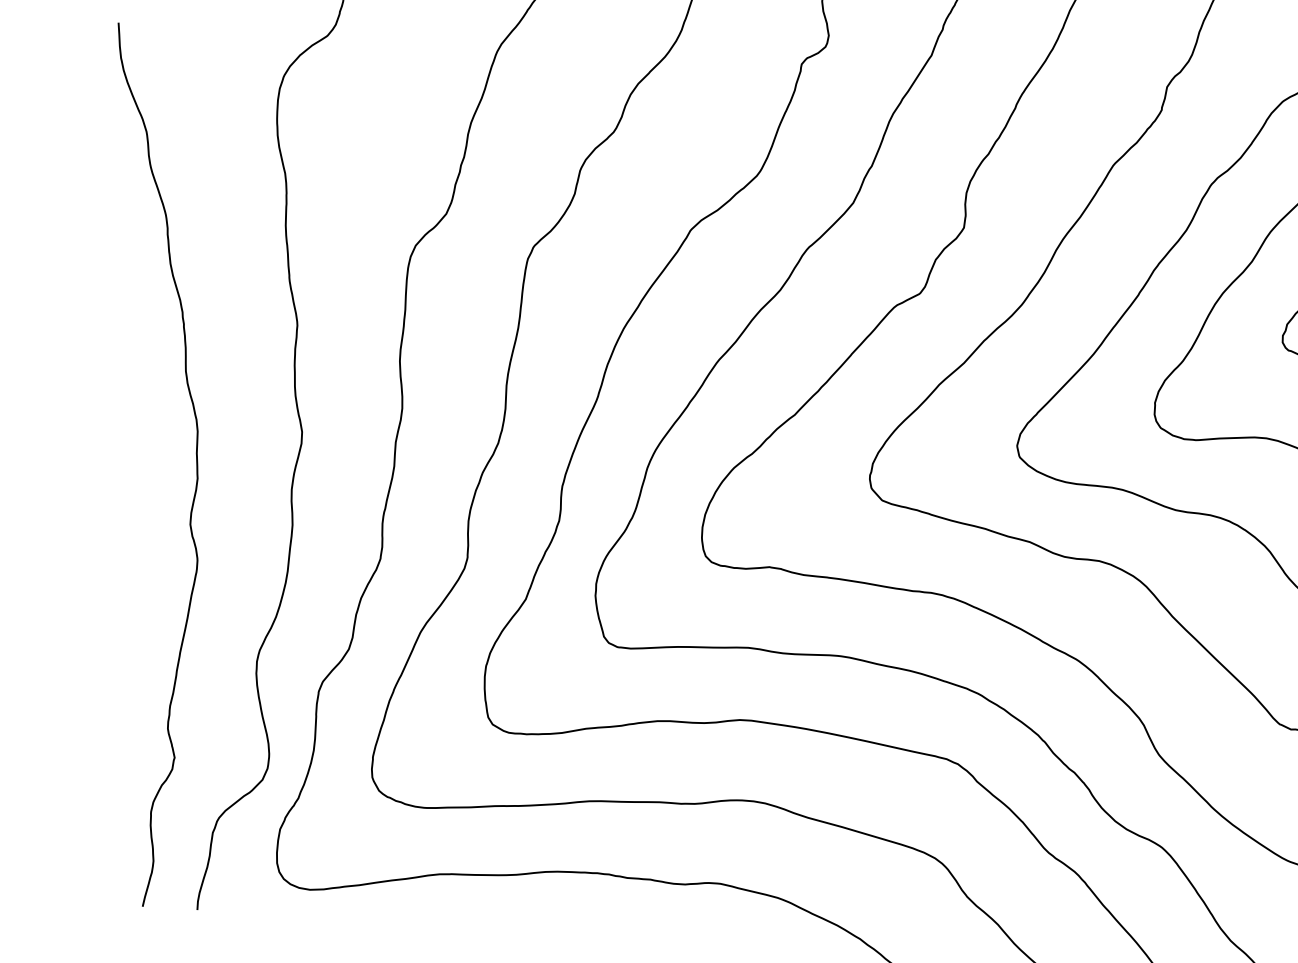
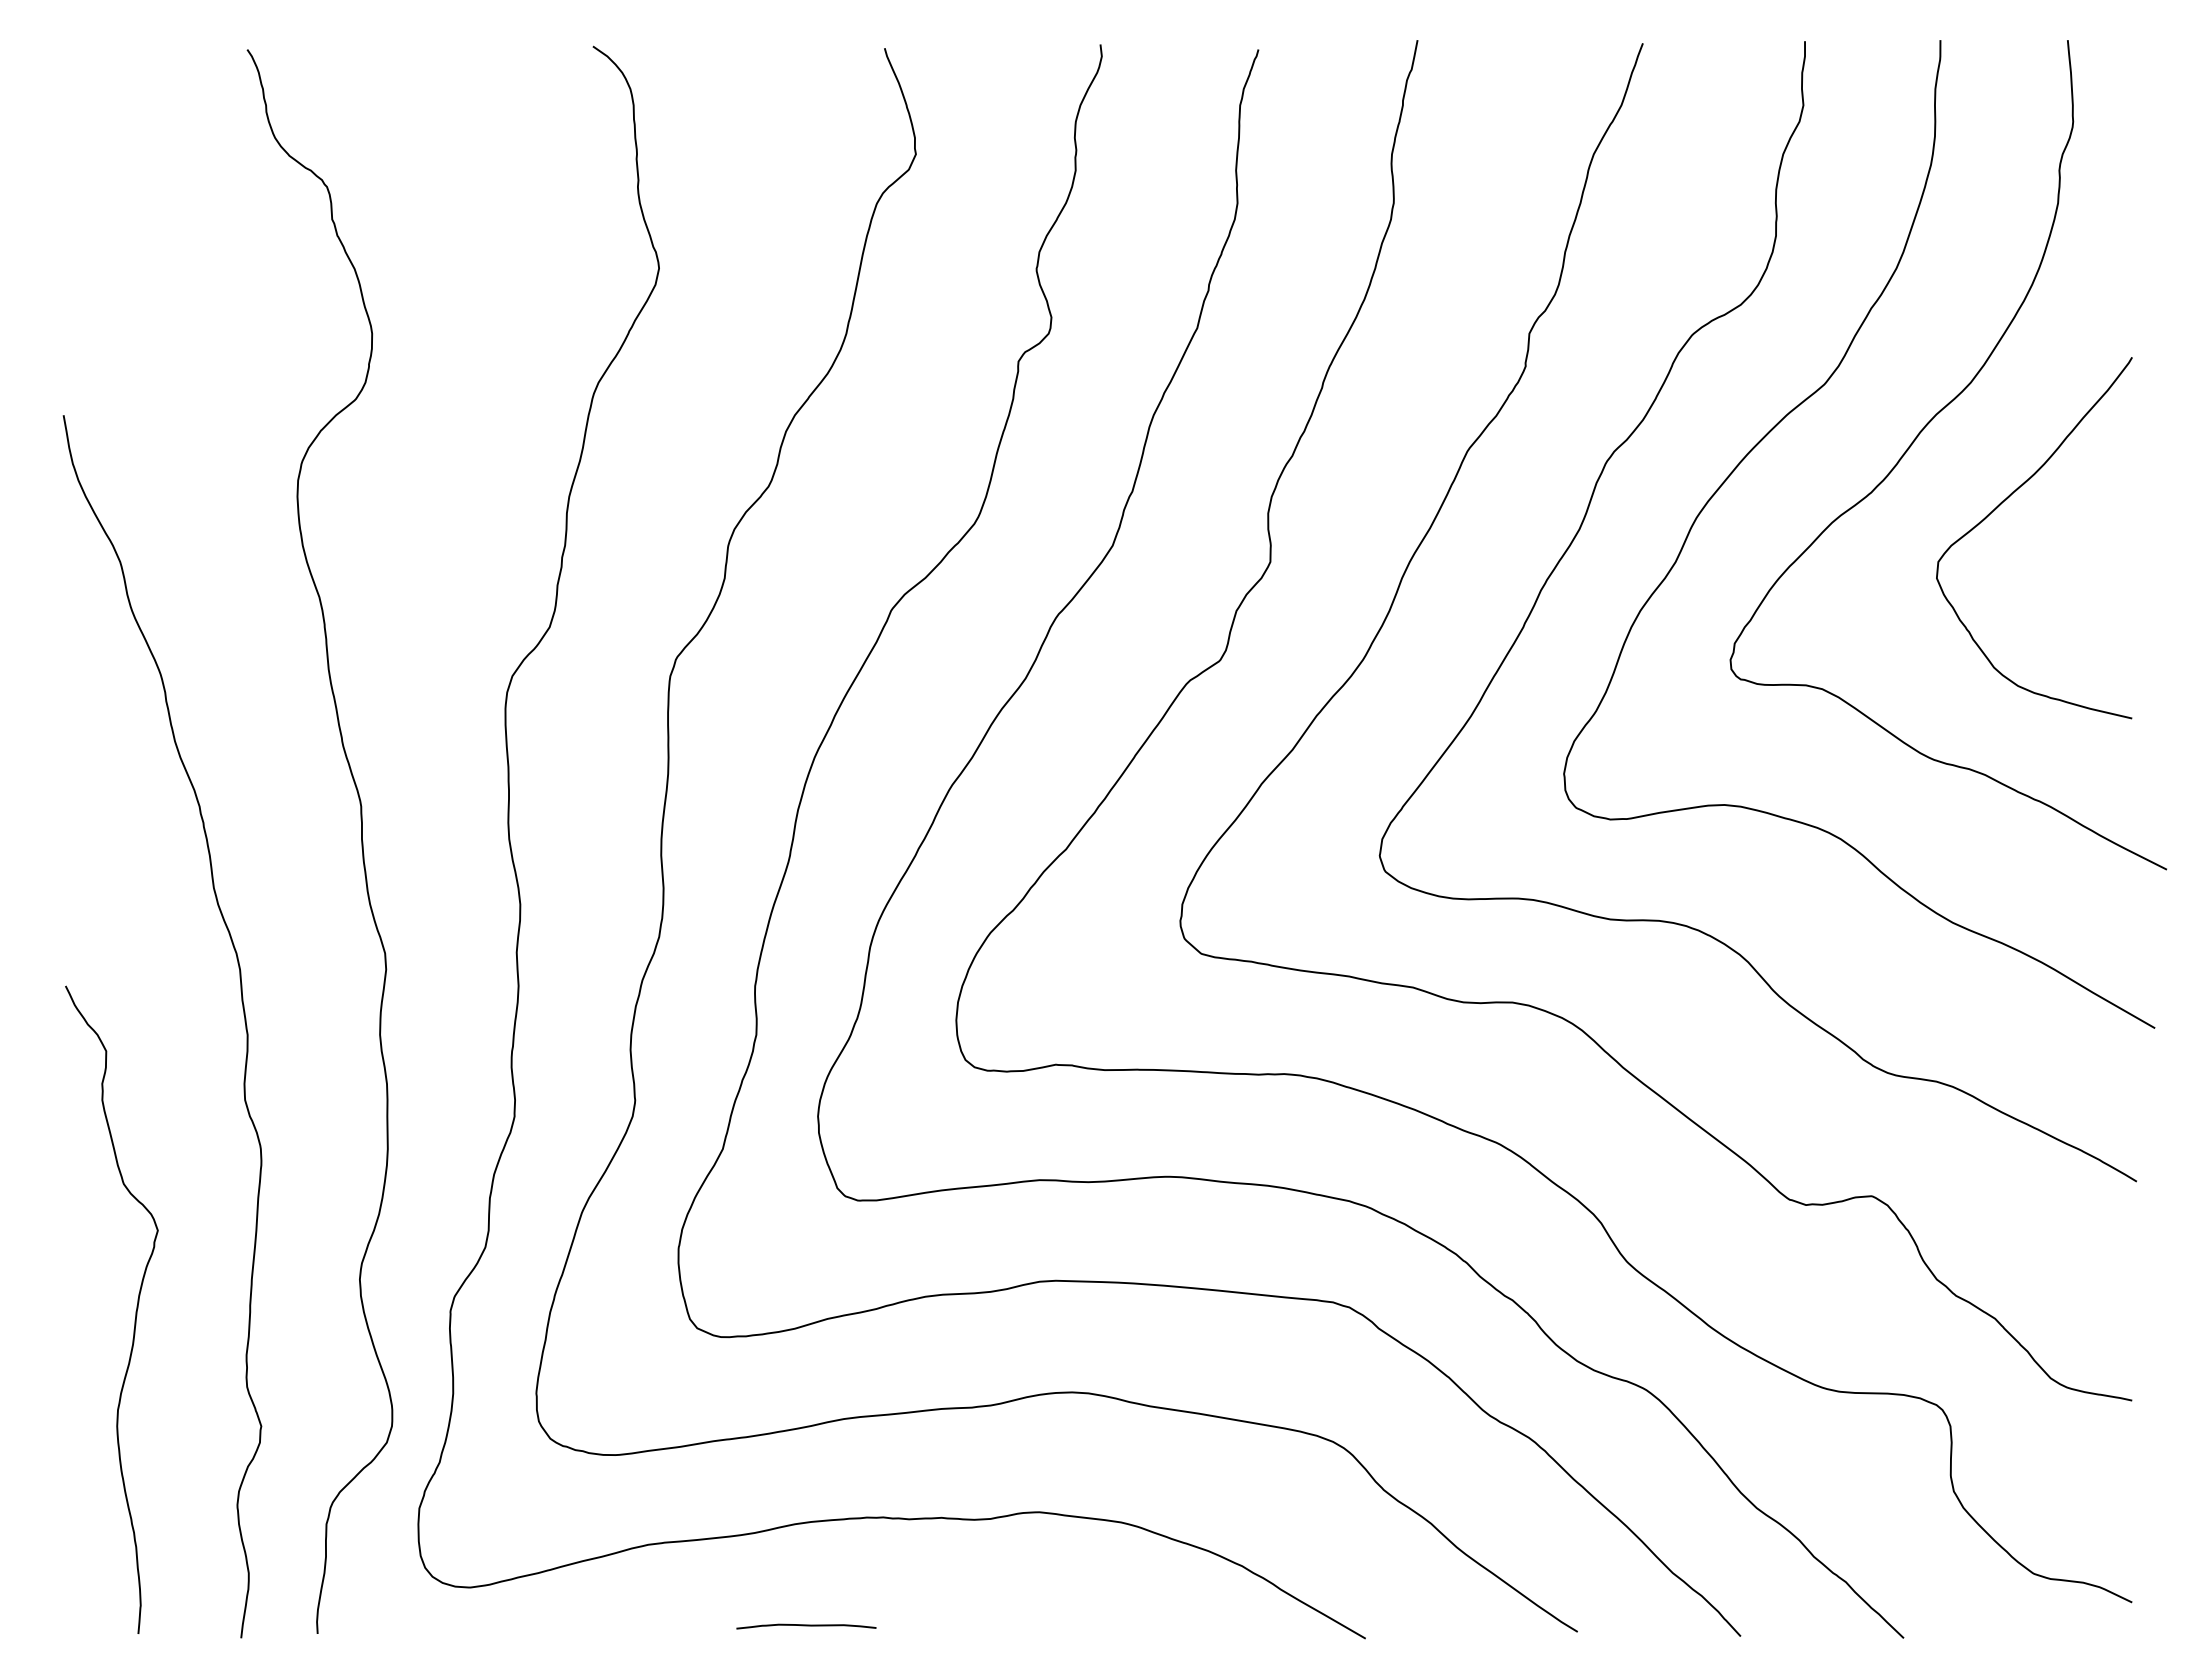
curve: (94, 665) -> (135, 1311), added
curve: (545, 945) -> (806, 1626), added

